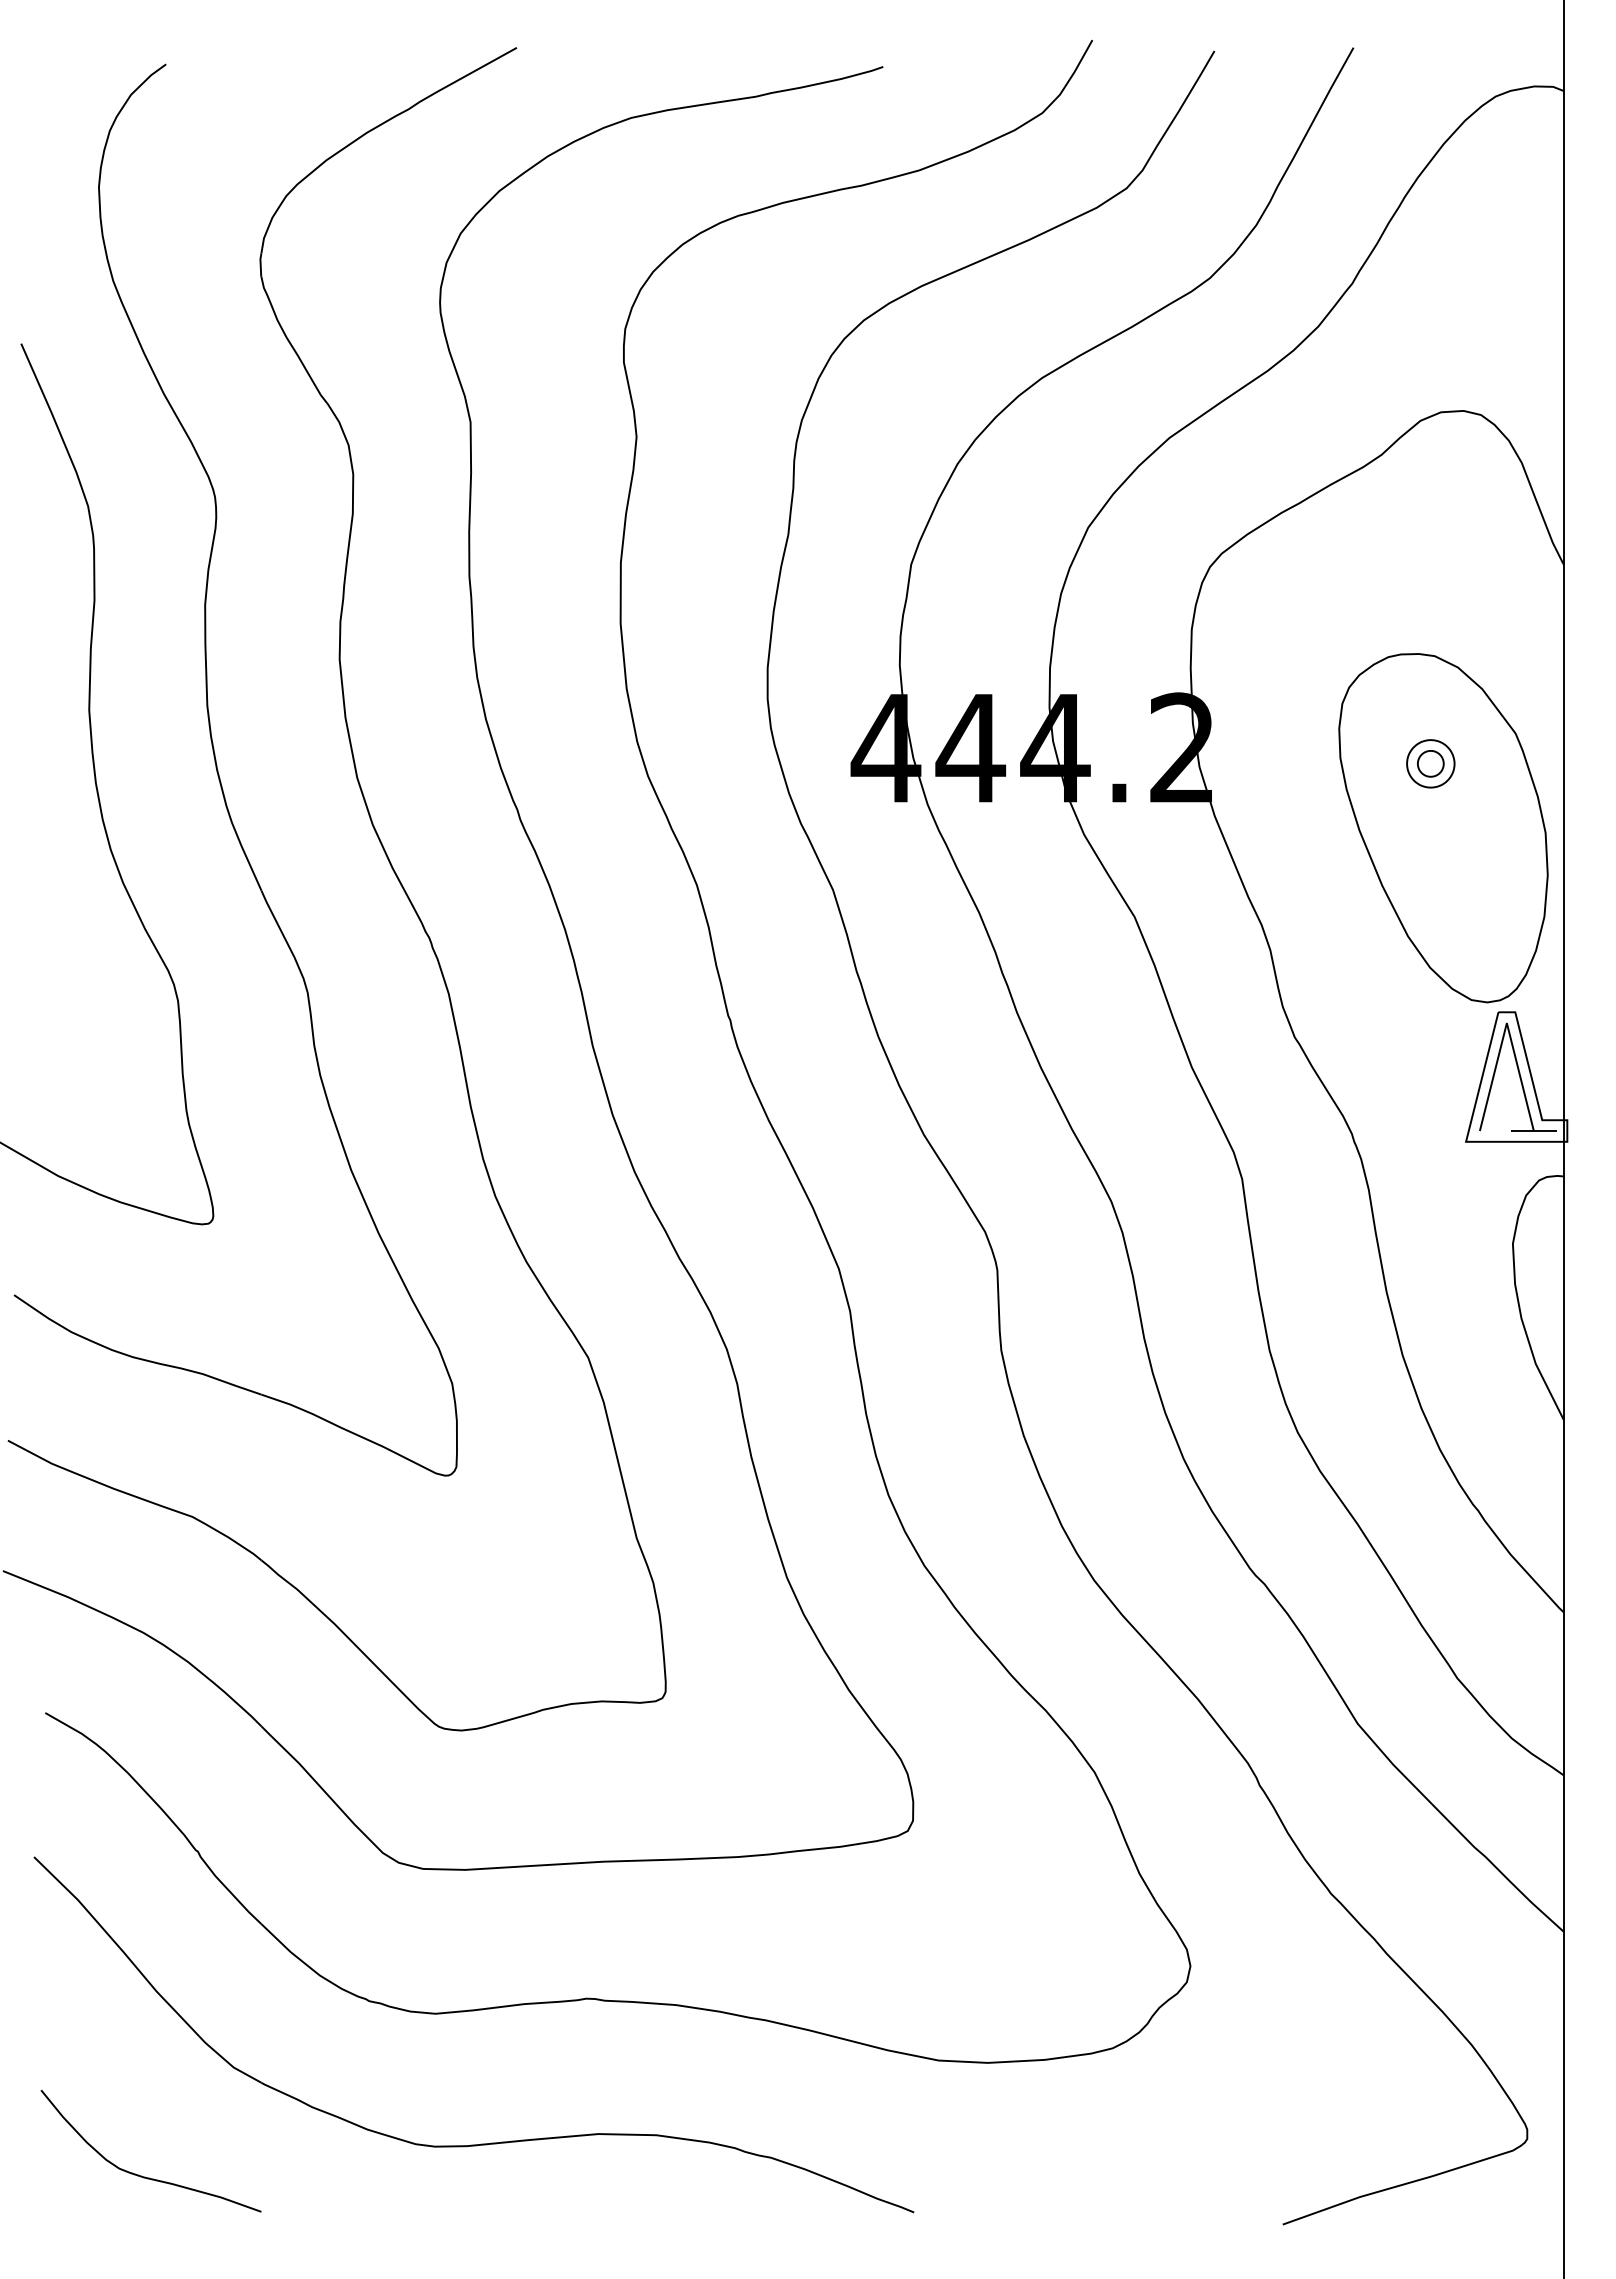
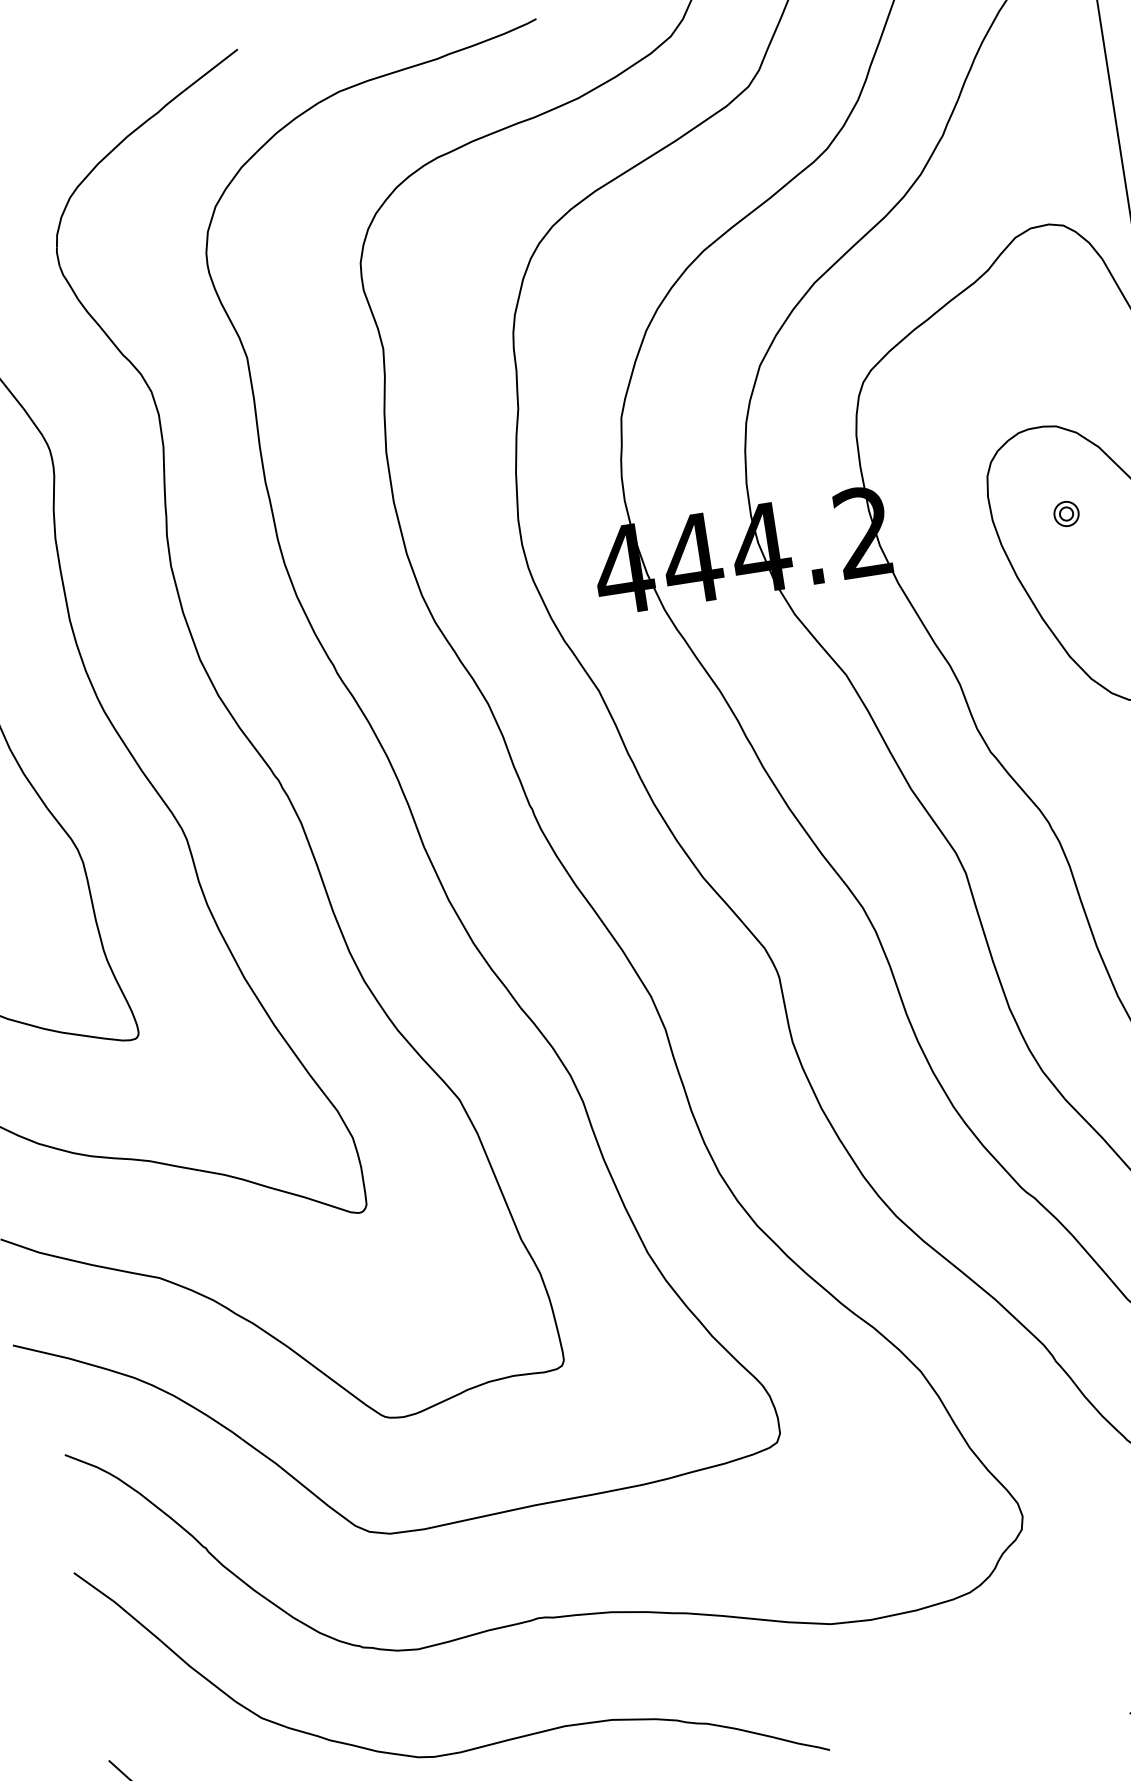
part: (1430, 763) -> (1066, 513), size x0.62

